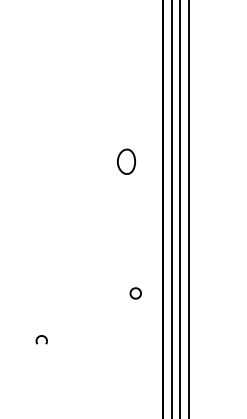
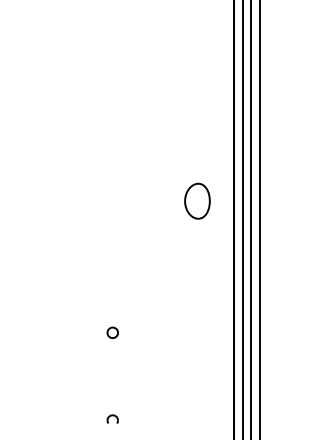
part: (126, 161) -> (197, 200), size x1.43
part: (135, 293) -> (112, 332), moved
part: (41, 339) -> (112, 418), moved

